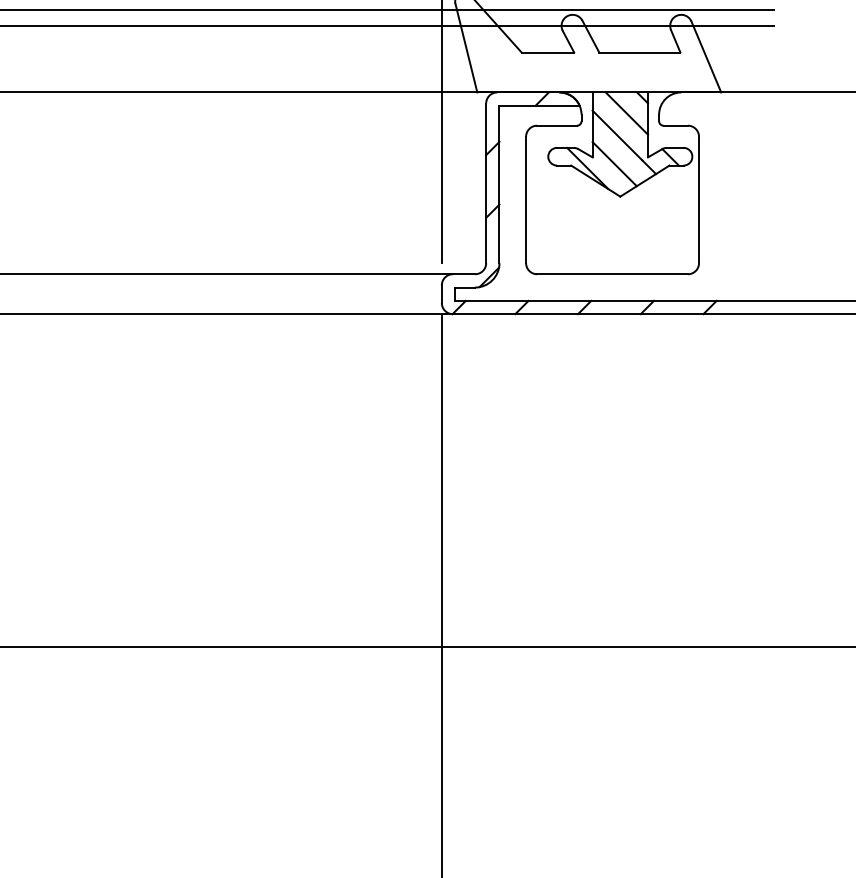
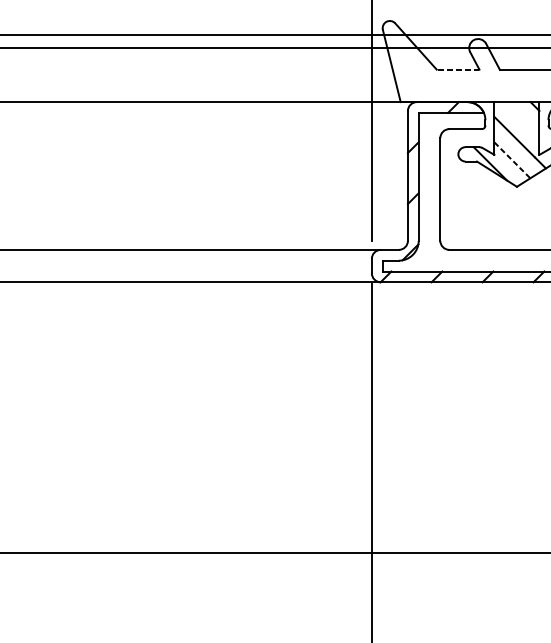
line: (547, 52) -> (457, 69), solid -> dashed
line: (626, 113) -> (521, 119), removed
line: (615, 164) -> (513, 160), solid -> dashed

